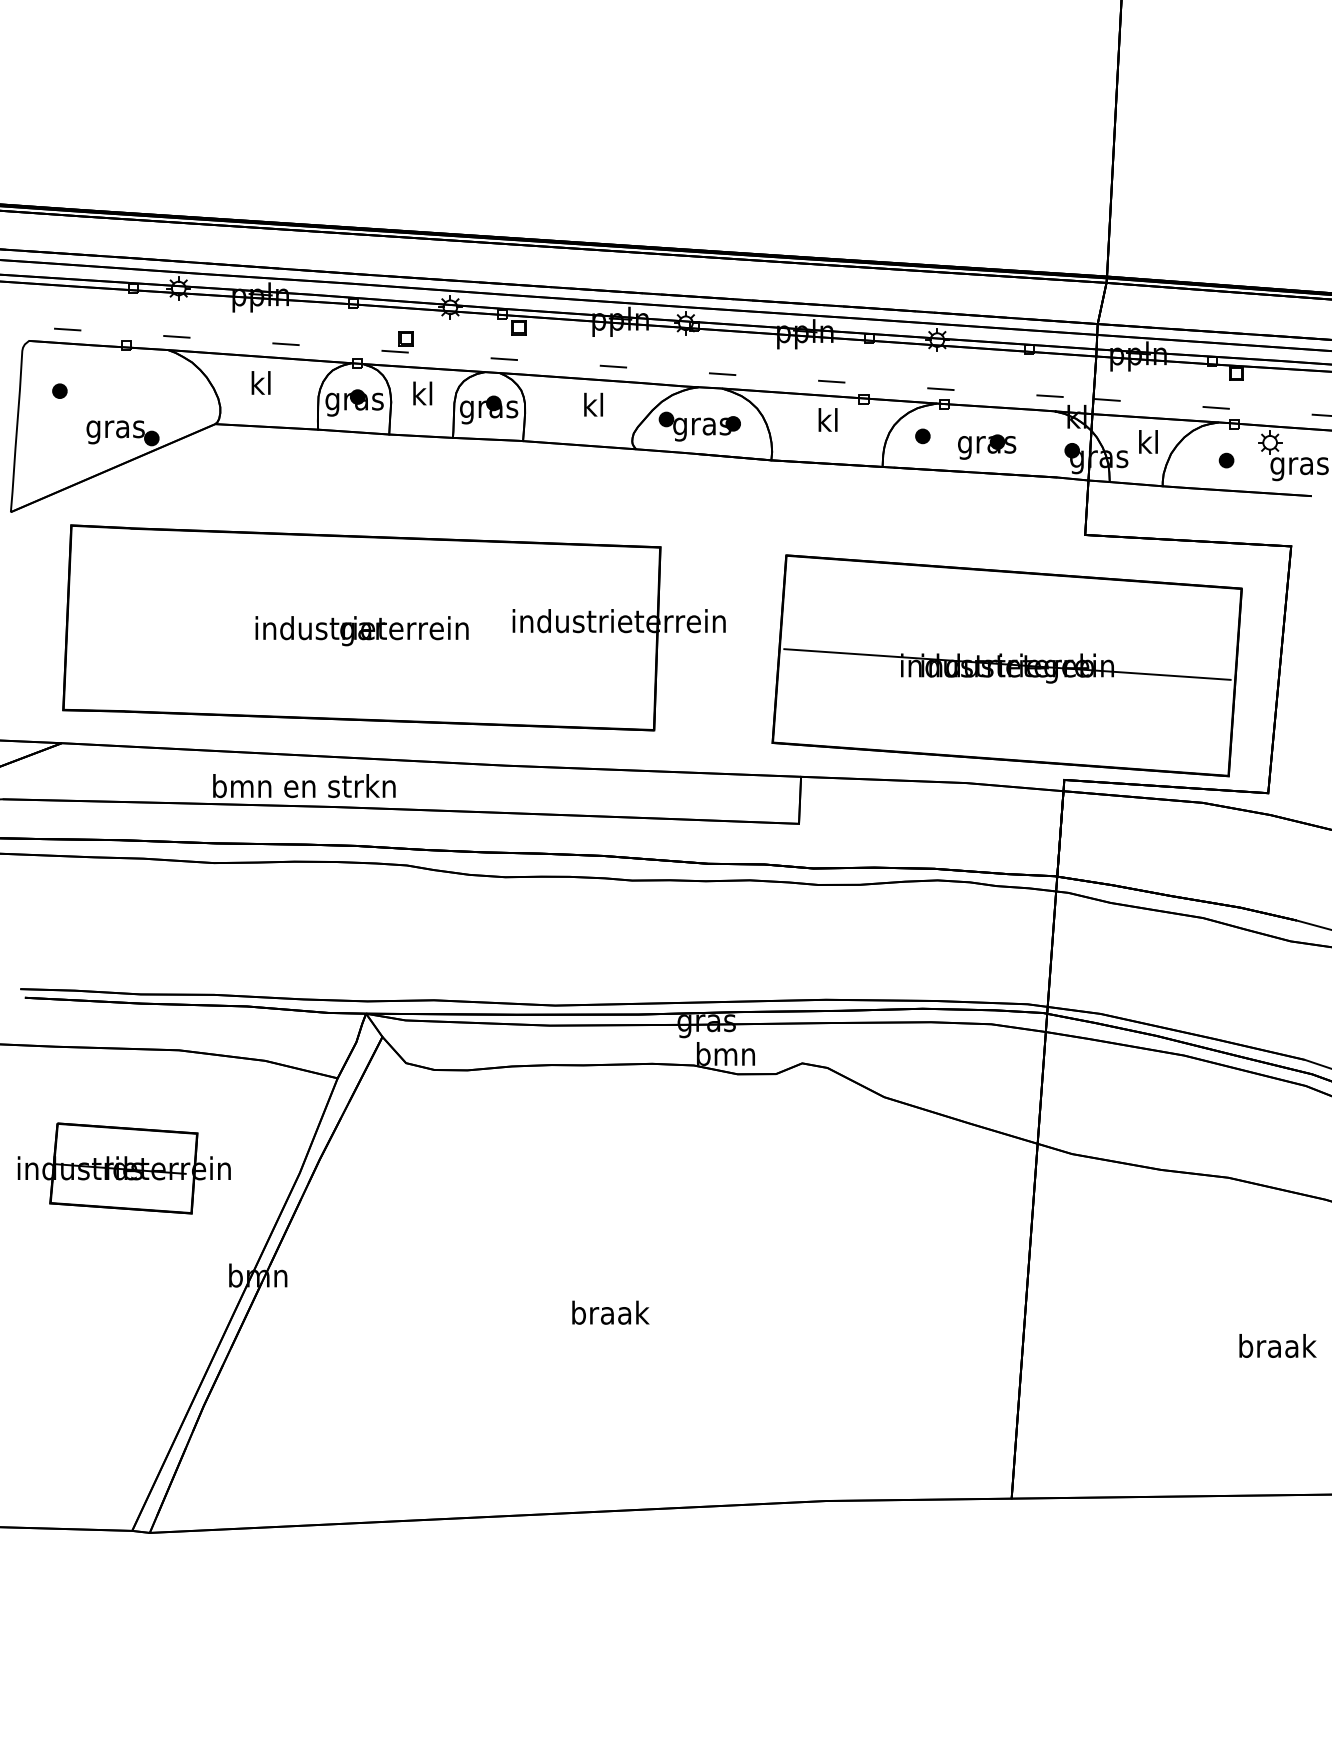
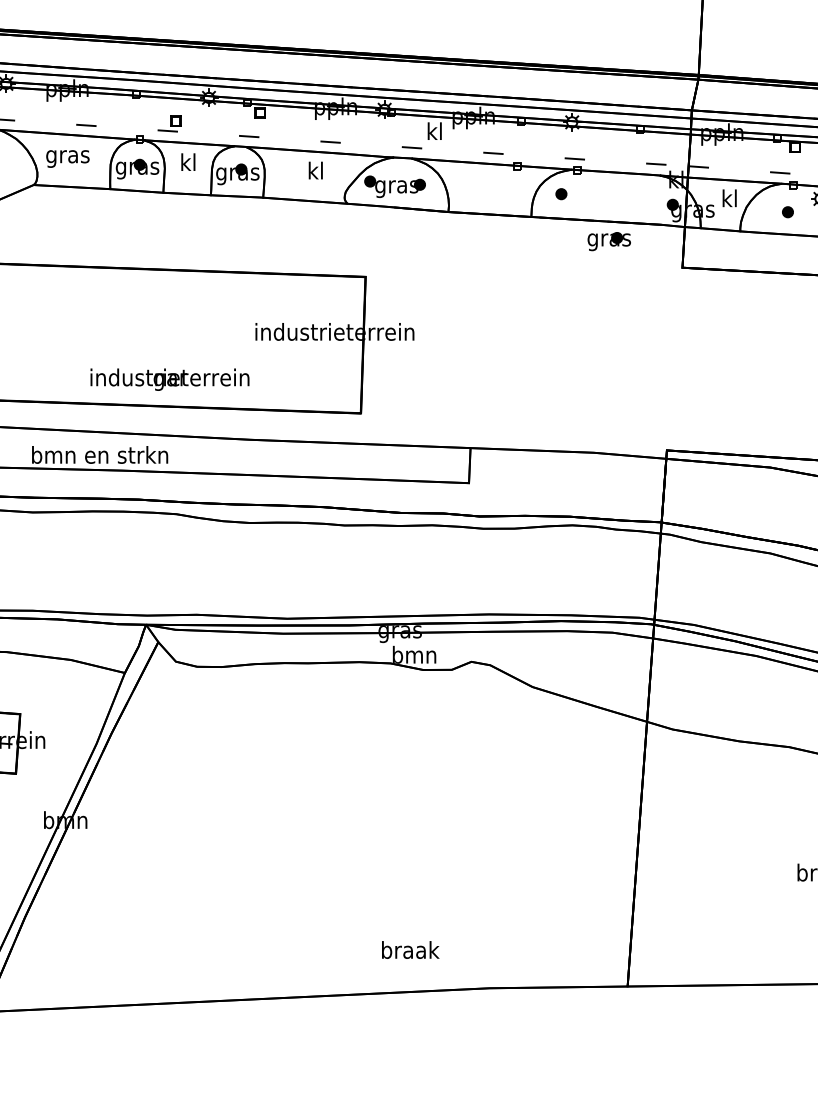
text: (261, 386) -> (68, 156), kl -> gras
text: (827, 419) -> (434, 130), moved
part: (987, 446) -> (609, 241), moved
text: (361, 631) -> (169, 379), moved
part: (1006, 665) -> (623, 365), removed
text: (610, 1312) -> (410, 949), moved

